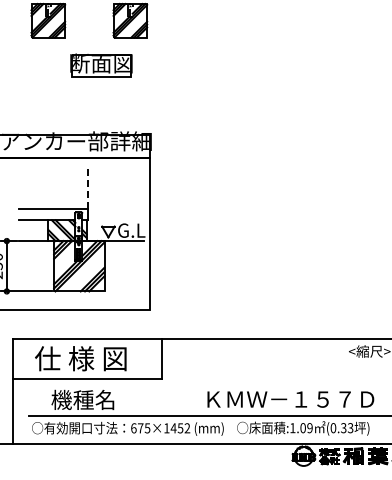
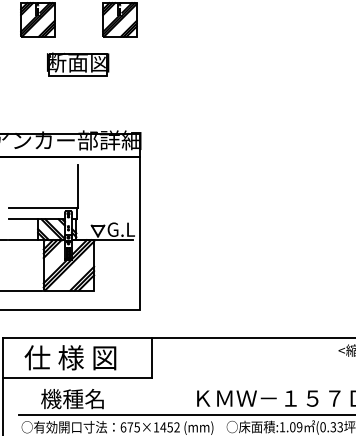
part: (101, 65) -> (78, 64), moved
line: (87, 187) -> (77, 186), dashed -> solid

